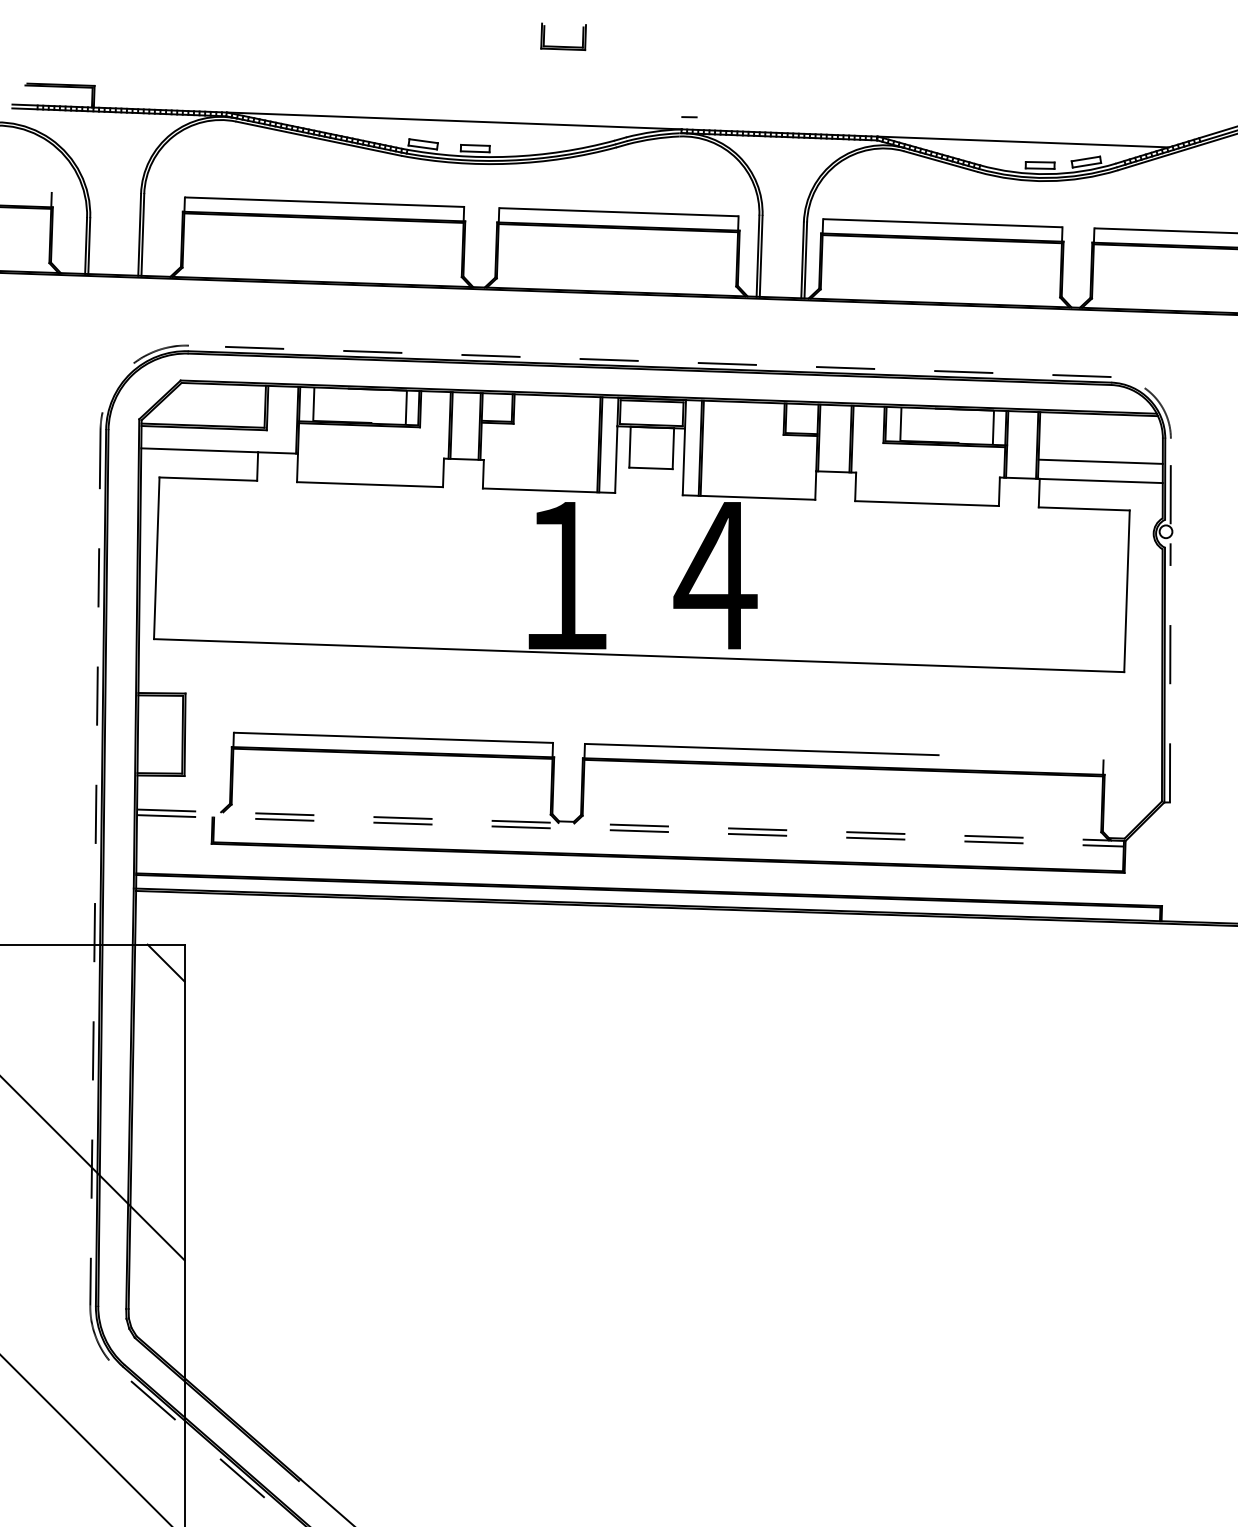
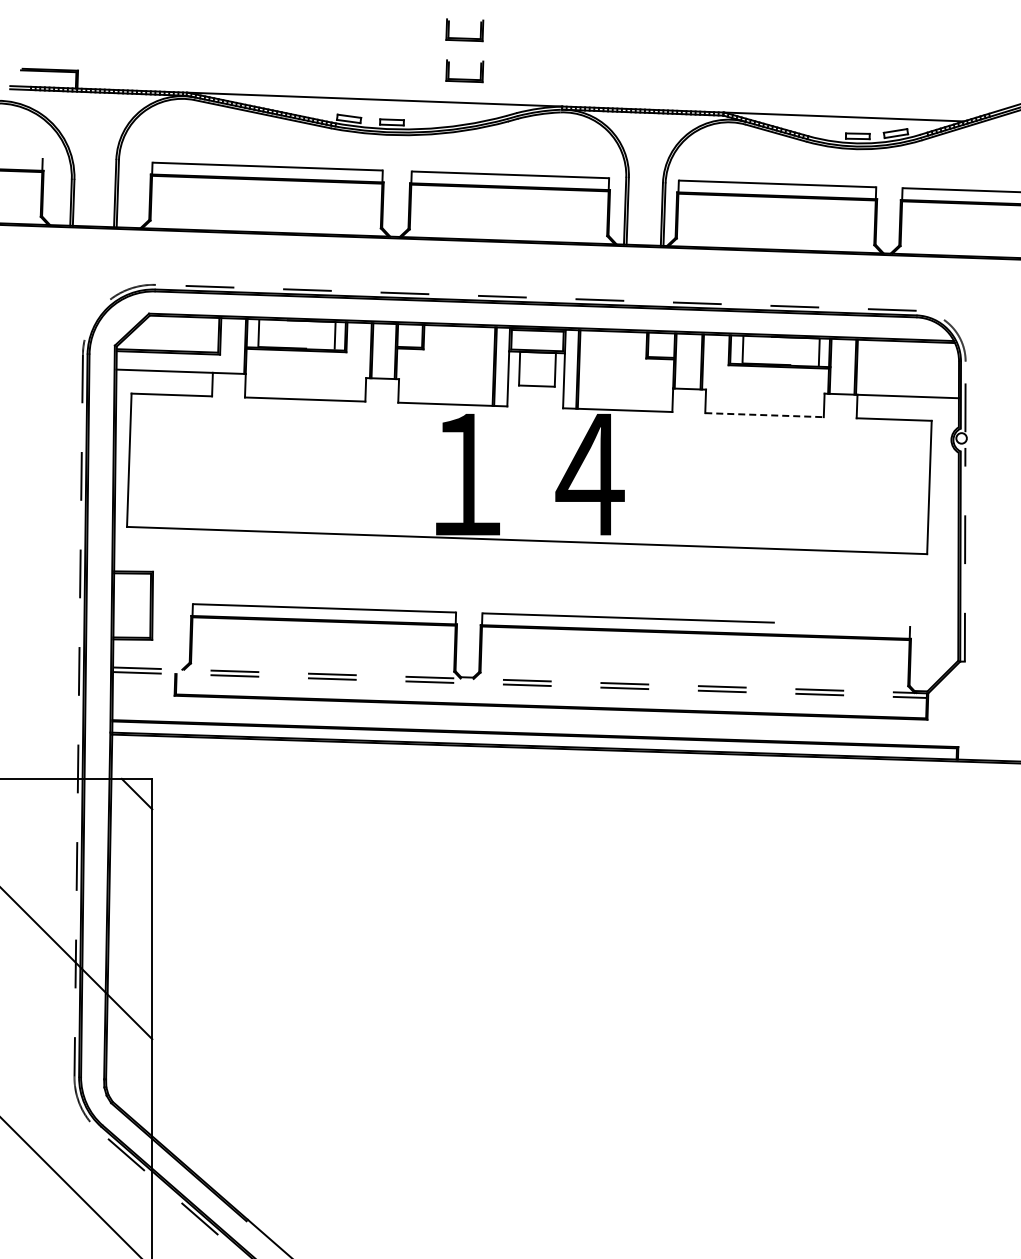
part: (563, 95) -> (464, 78), added
line: (689, 117) -> (568, 96), removed
line: (1100, 461) -> (907, 380), removed
line: (928, 504) -> (765, 415), solid -> dashed

